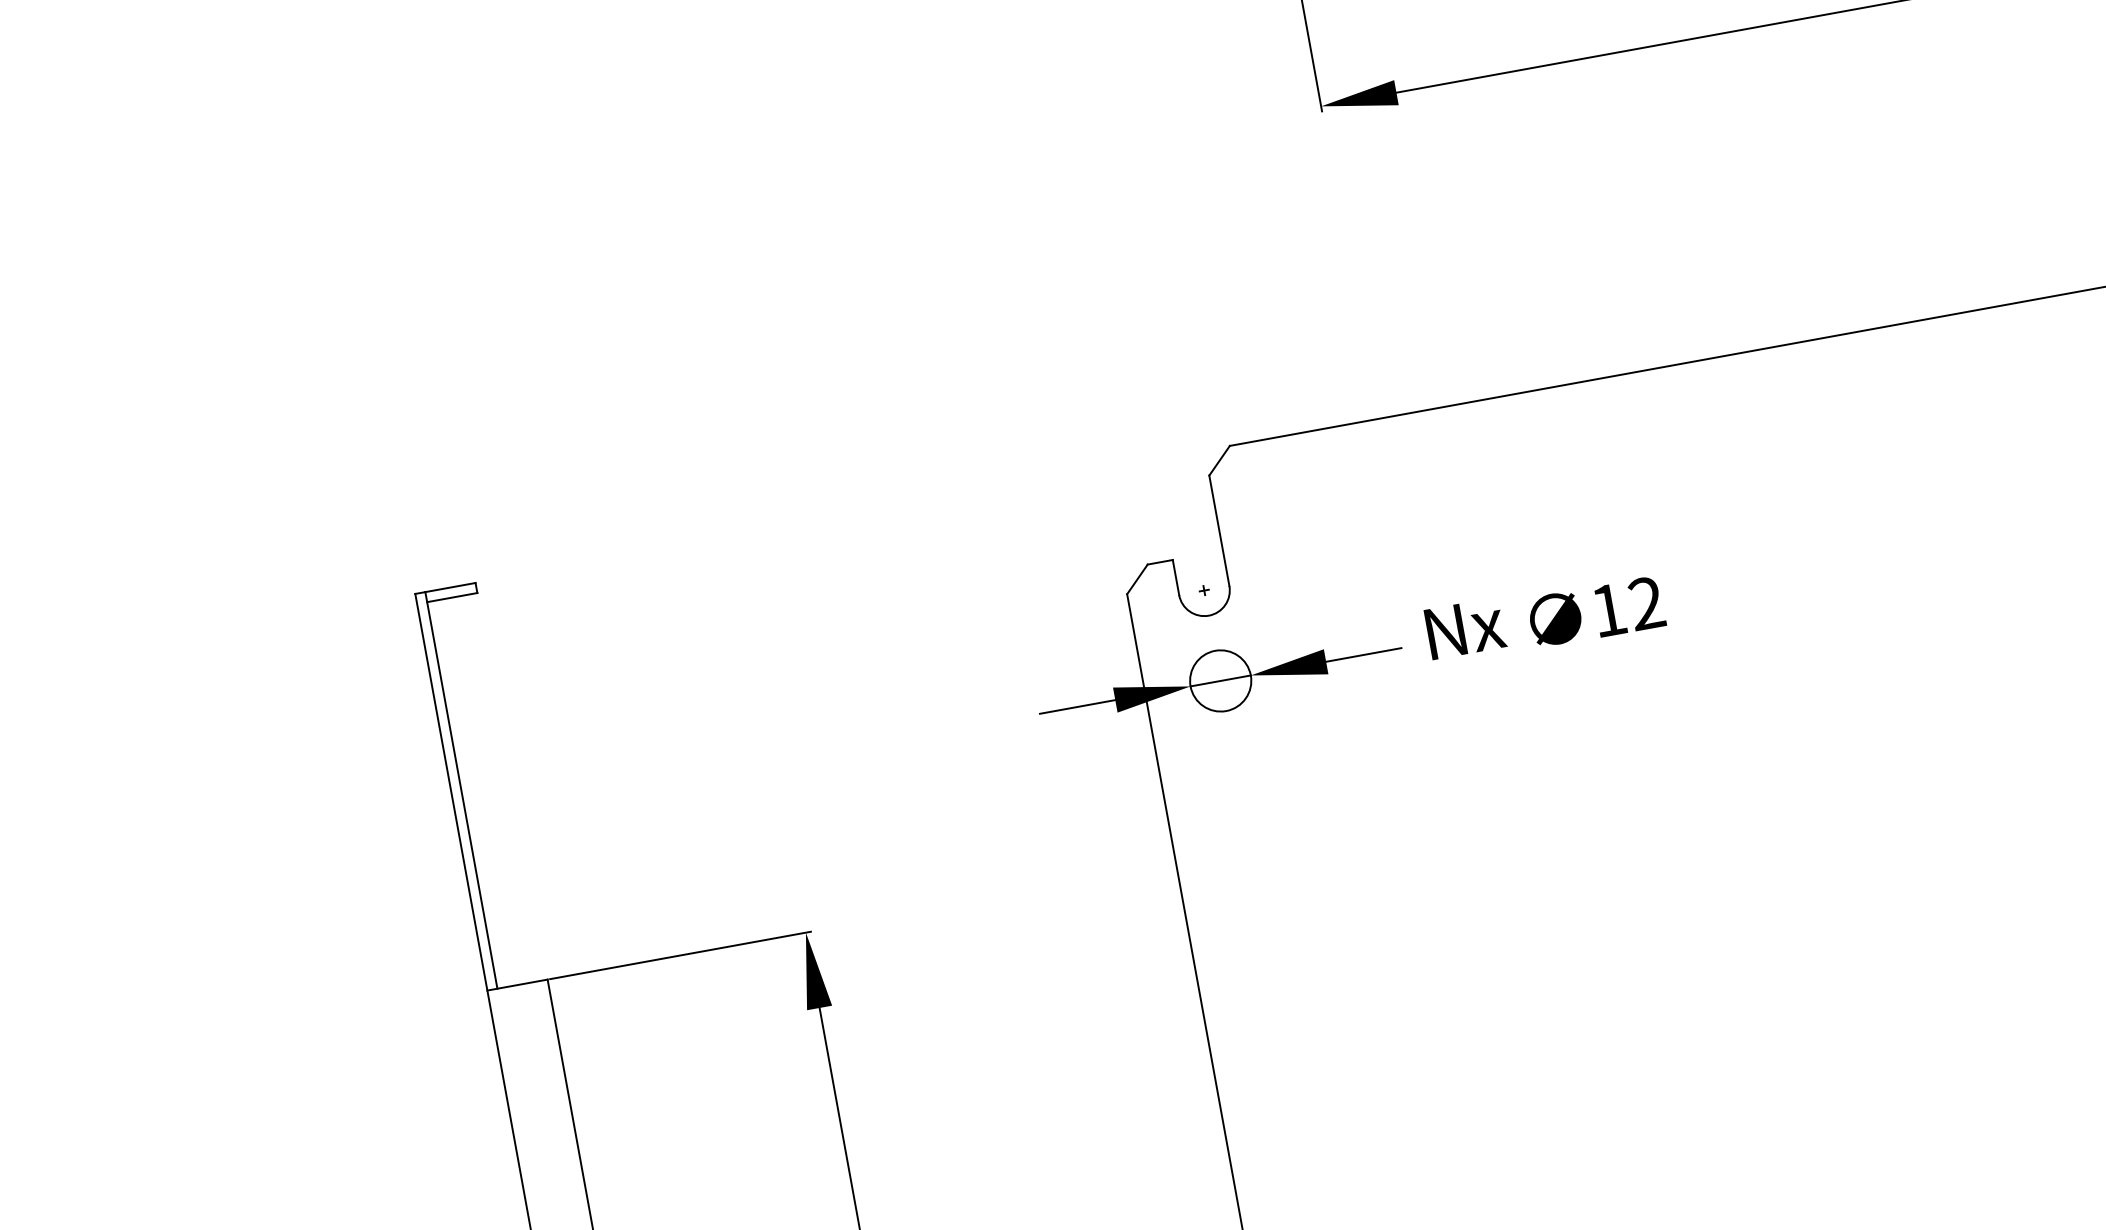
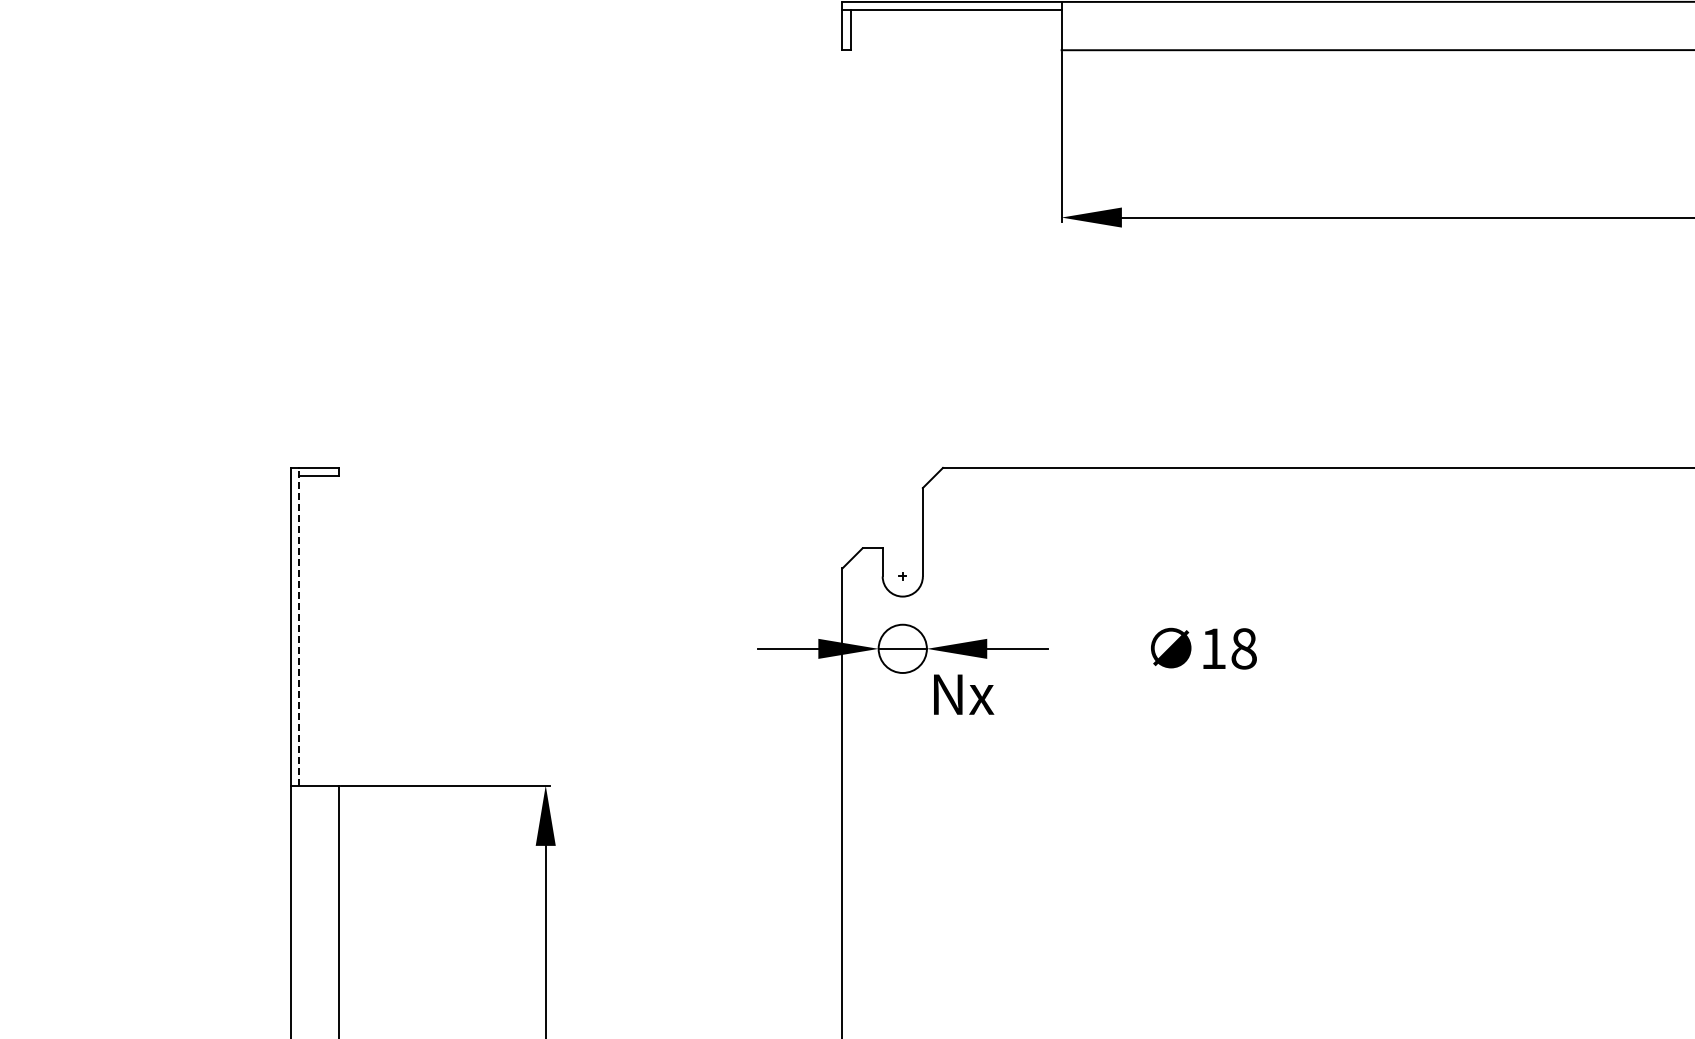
text: (1646, 603) -> (1243, 648), 12 -> 18
text: (1466, 628) -> (964, 694), moved
line: (461, 790) -> (298, 626), solid -> dashed

